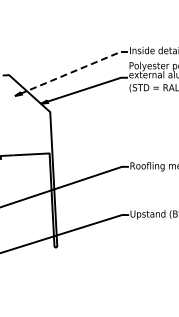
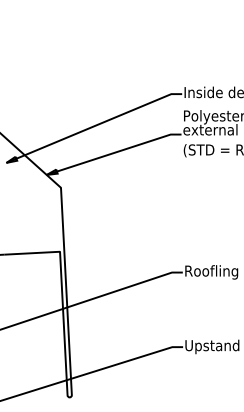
line: (71, 72) -> (93, 126), dashed -> solid

